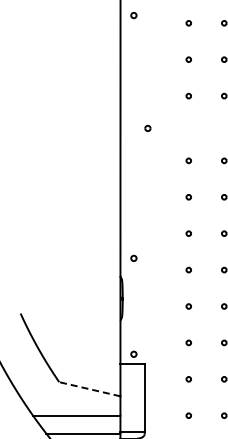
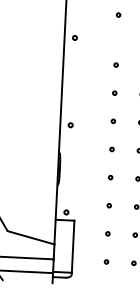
part: (147, 128) -> (74, 38), moved
circle: (133, 257) -> (70, 124), moved
line: (89, 389) -> (30, 237), dashed -> solid

